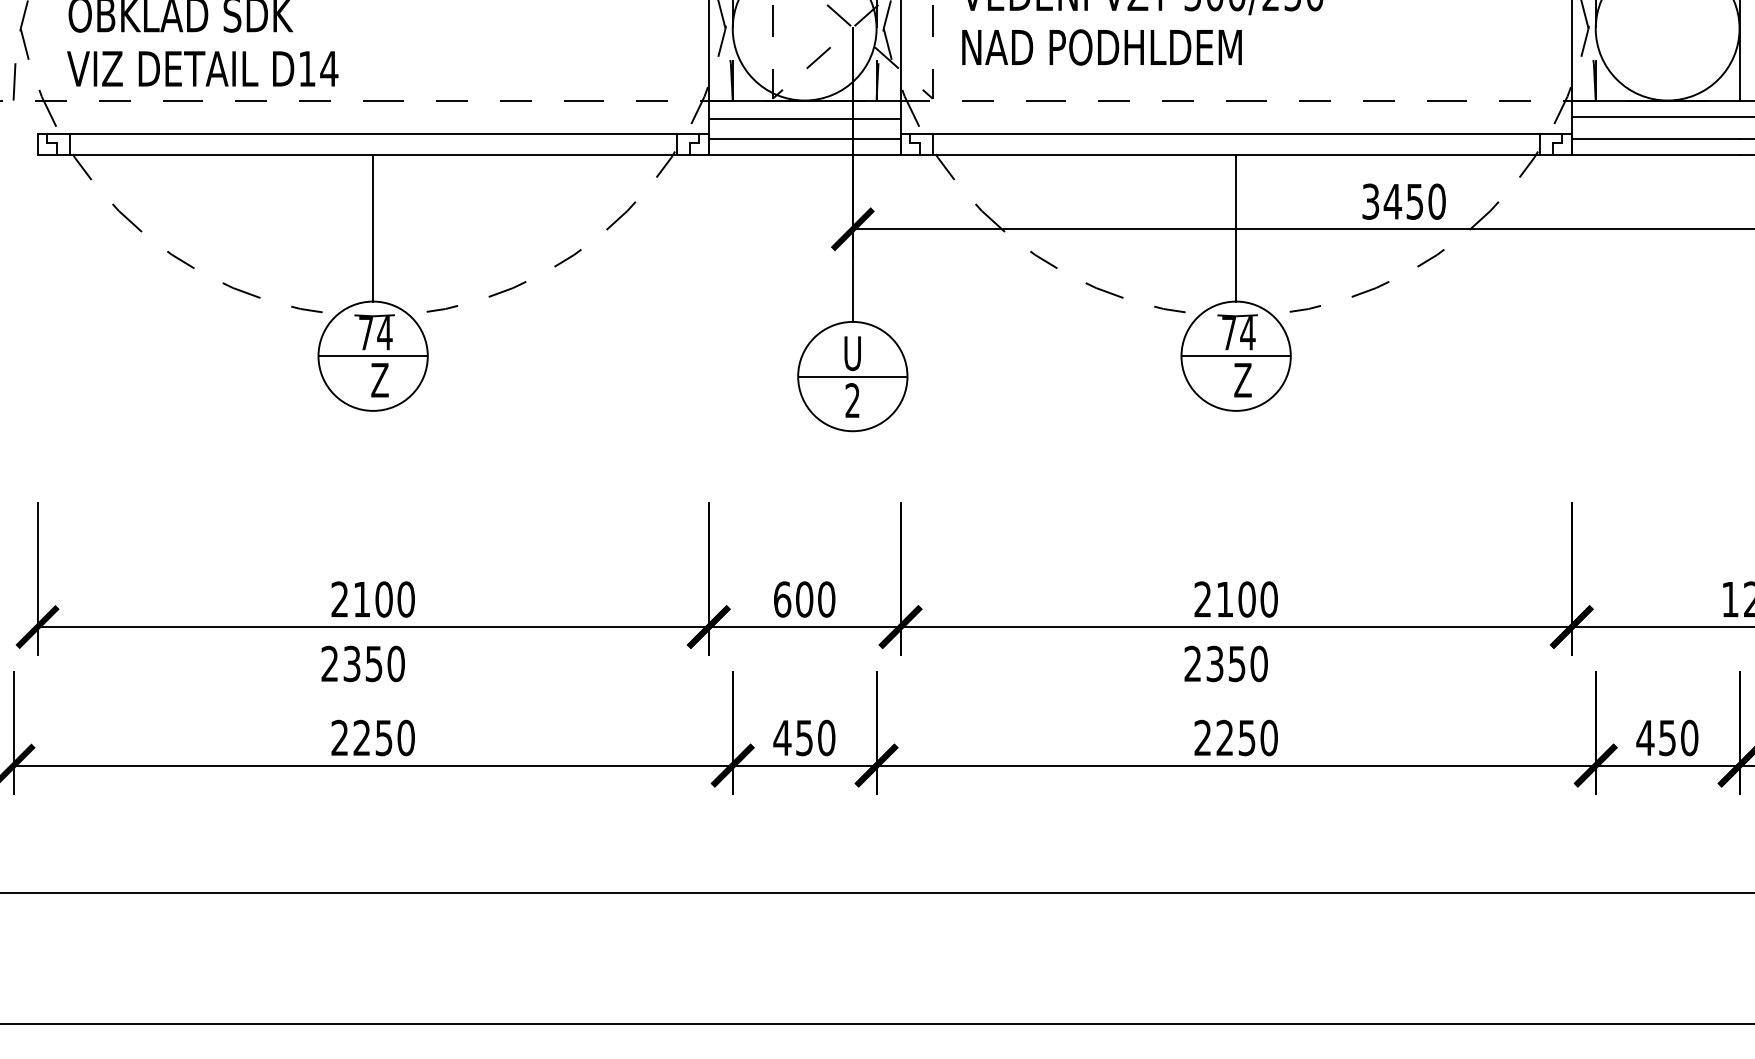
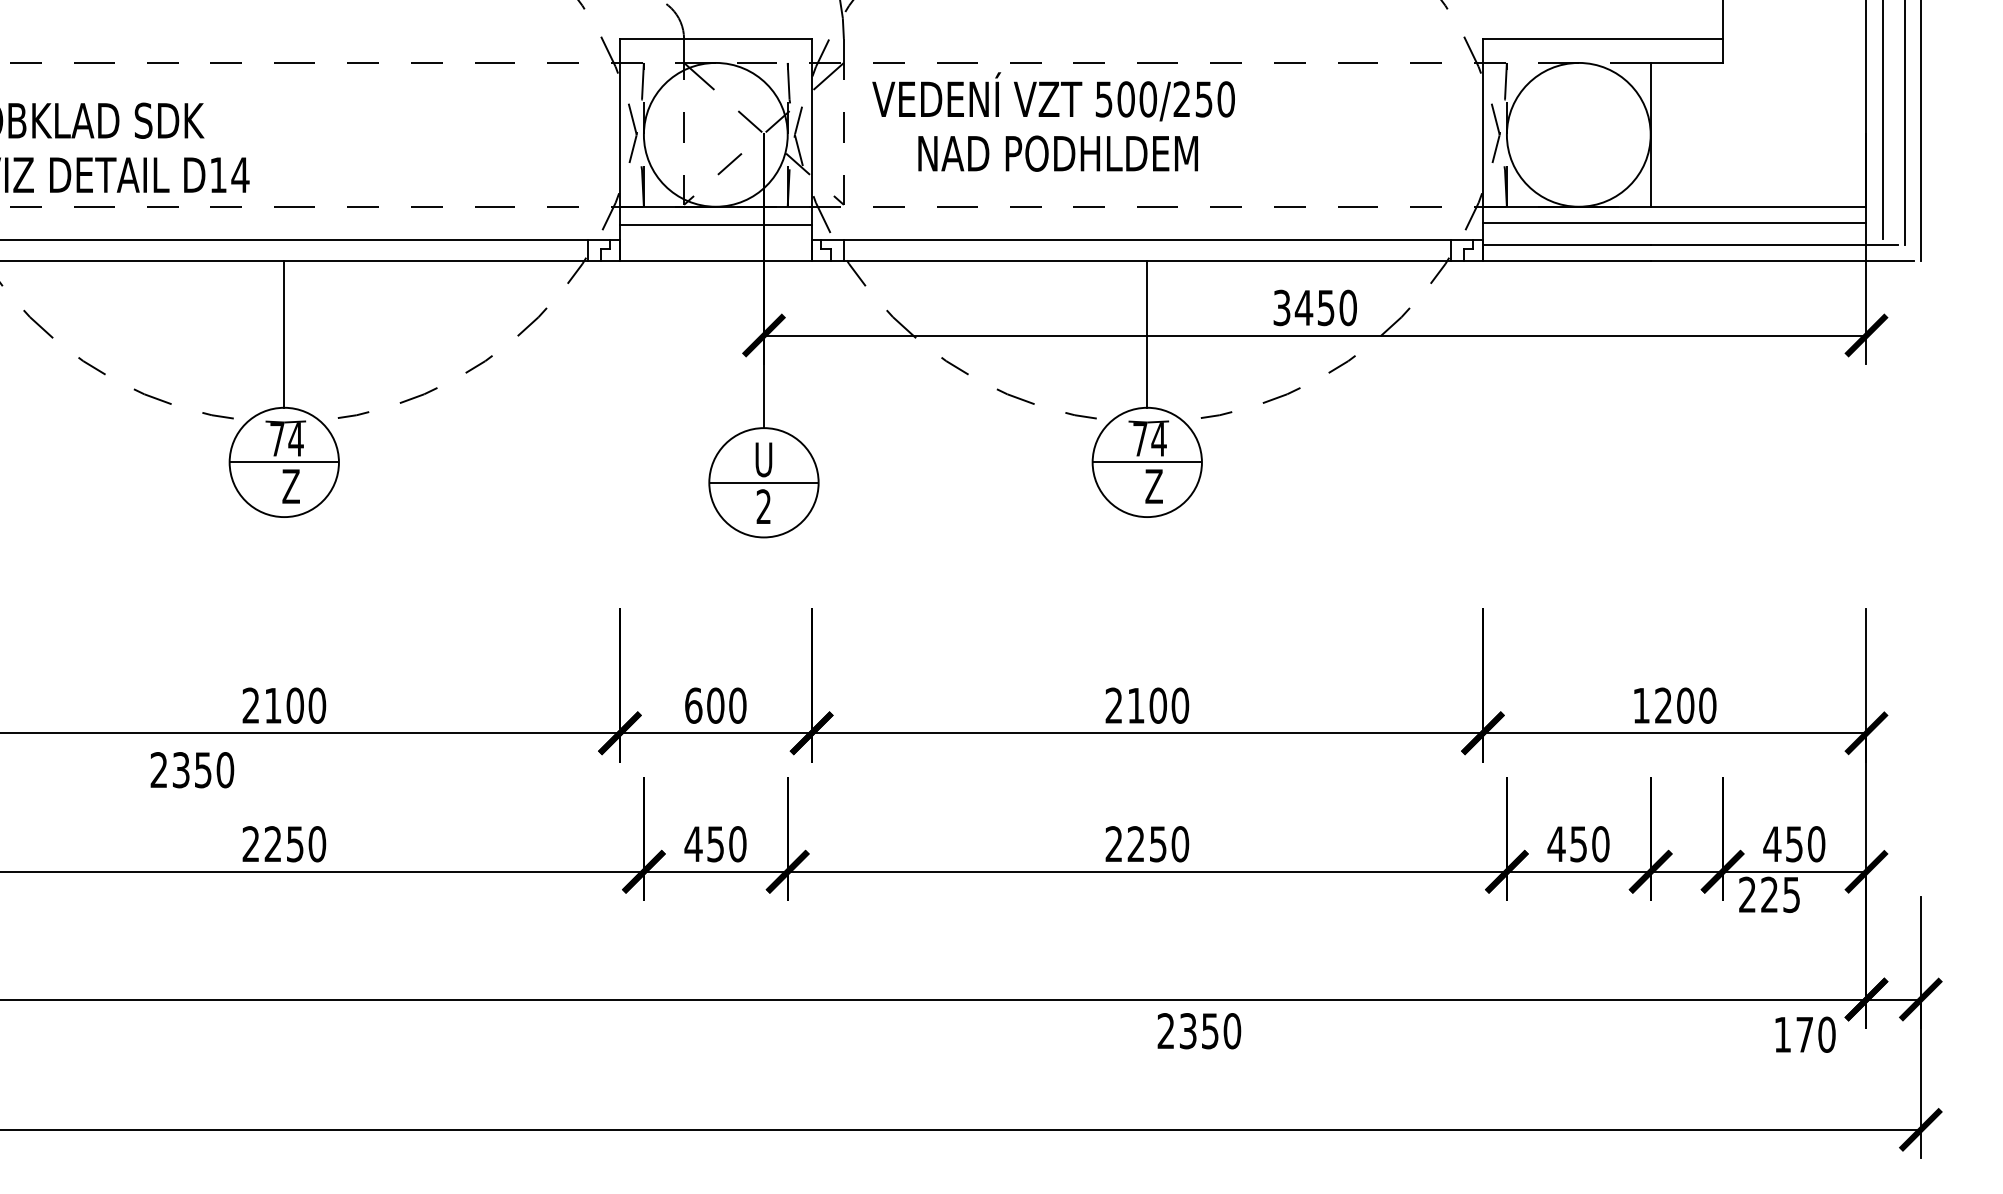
text: (1101, 47) -> (1057, 153), moved
line: (804, 139) -> (715, 245), removed
text: (363, 664) -> (192, 770), moved
text: (1226, 664) -> (1199, 1031), moved

